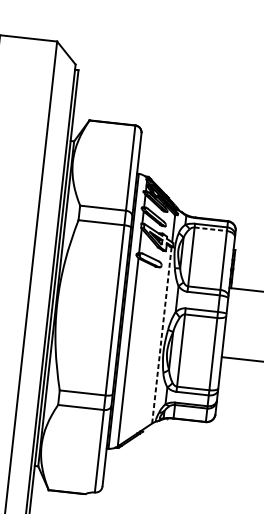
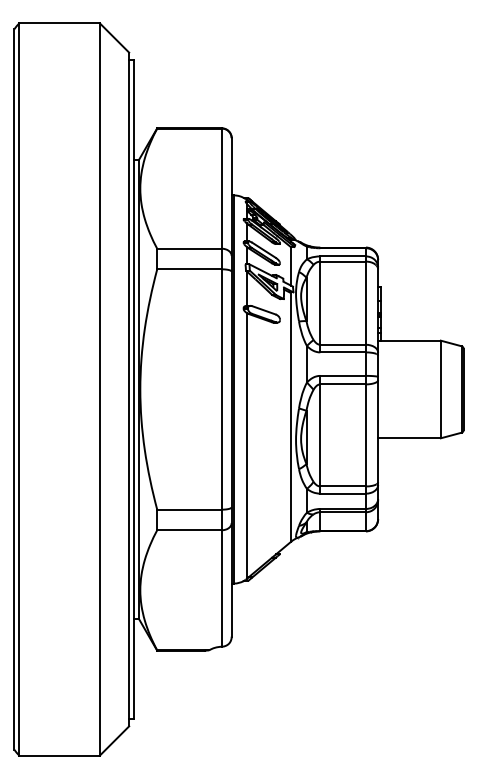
line: (211, 229) -> (343, 261), dashed -> solid
line: (162, 335) -> (291, 417), dashed -> solid

